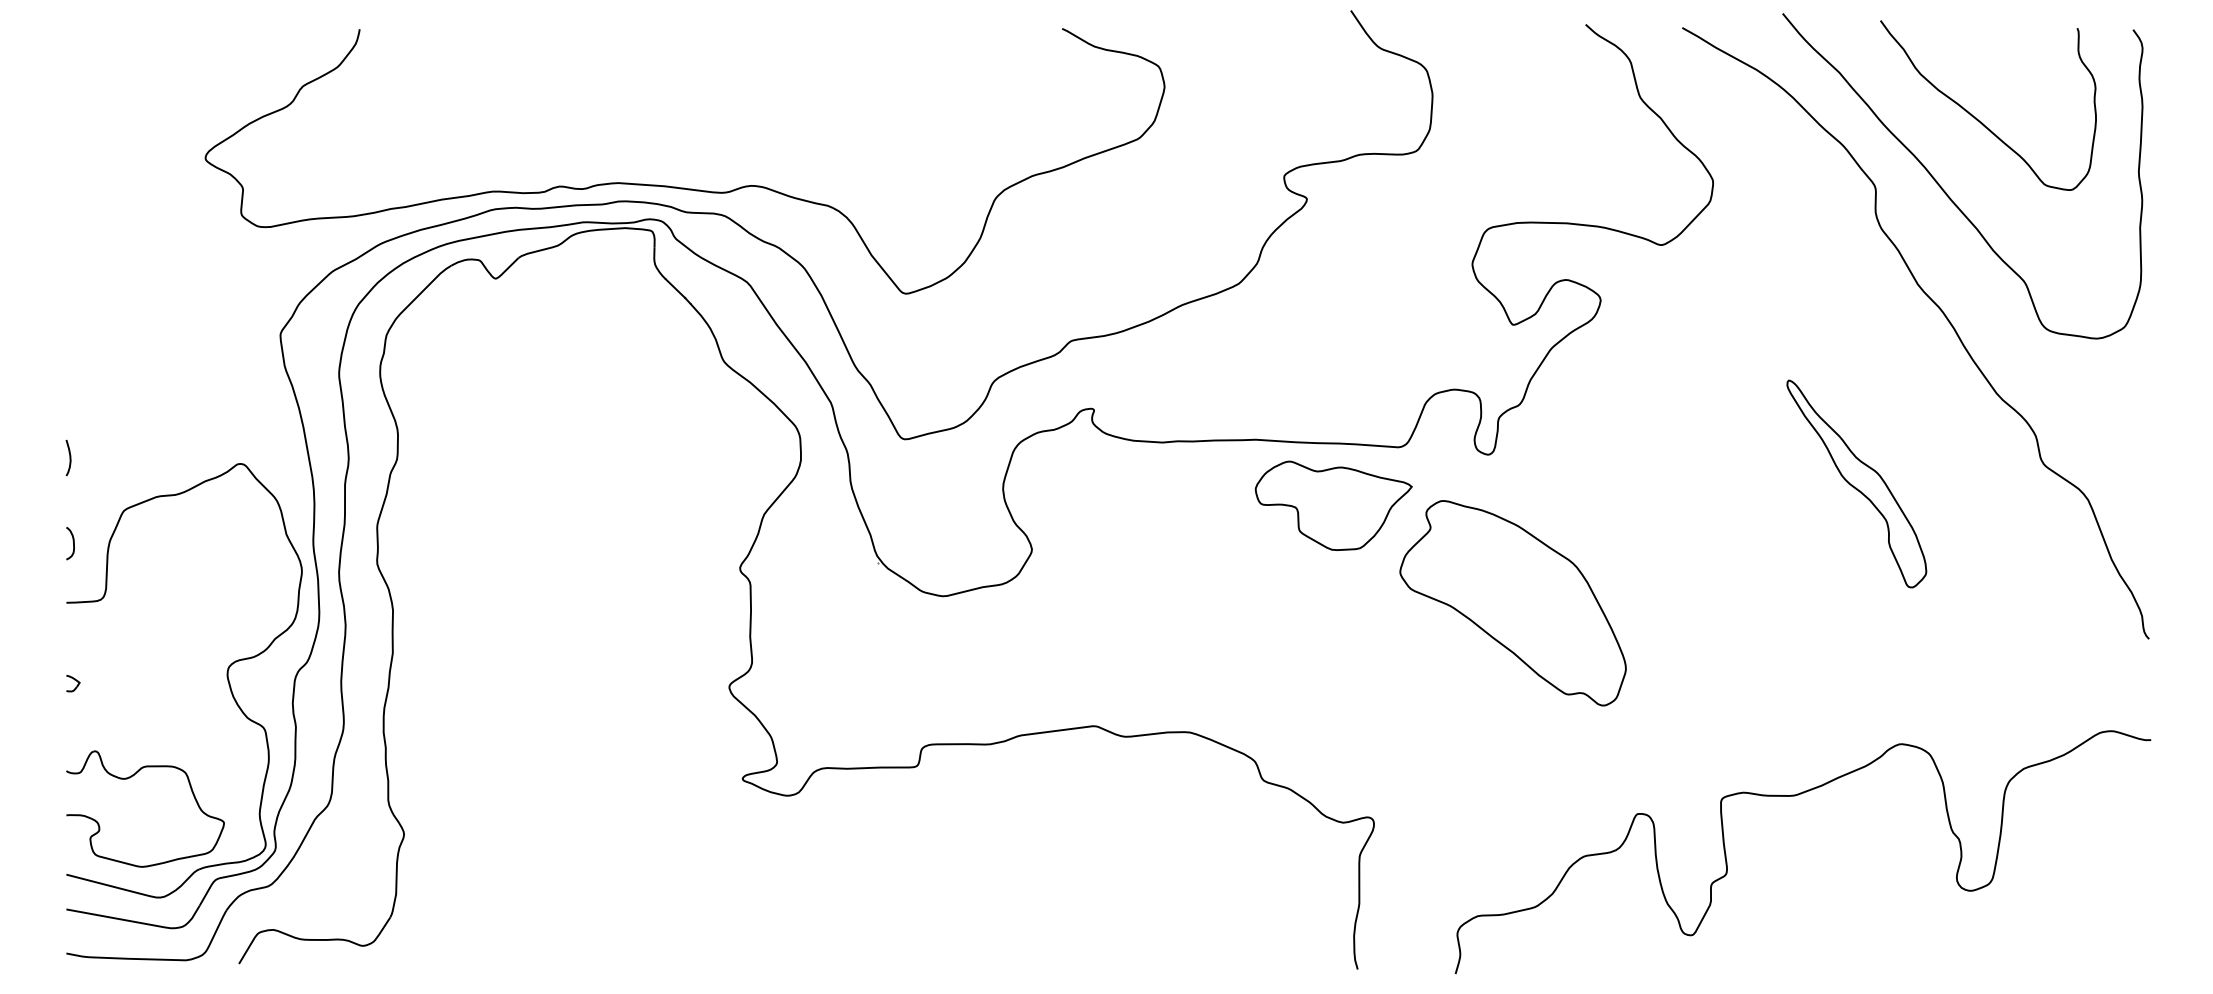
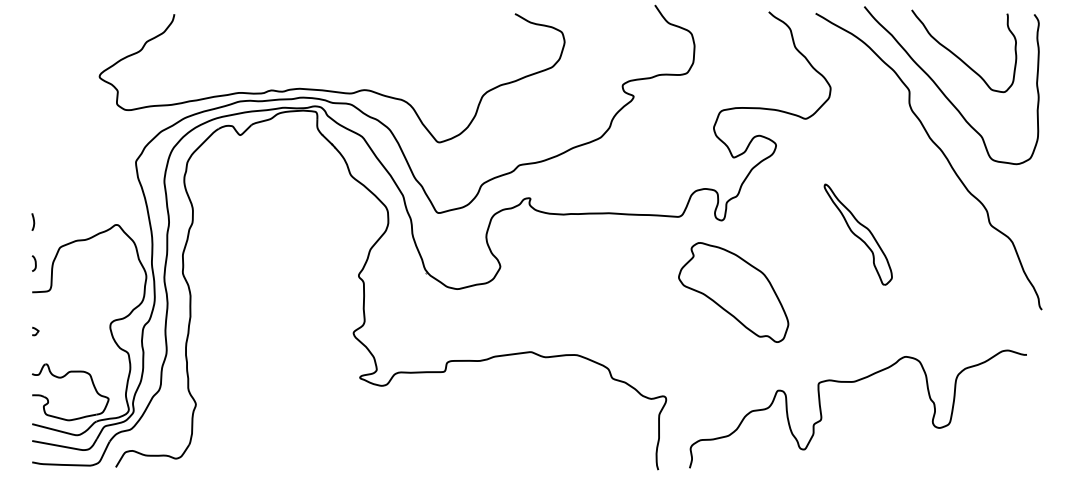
part: (1855, 483) -> (857, 234), moved
part: (1333, 506) -> (646, 245), removed
curve: (1797, 797) -> (855, 382), moved

